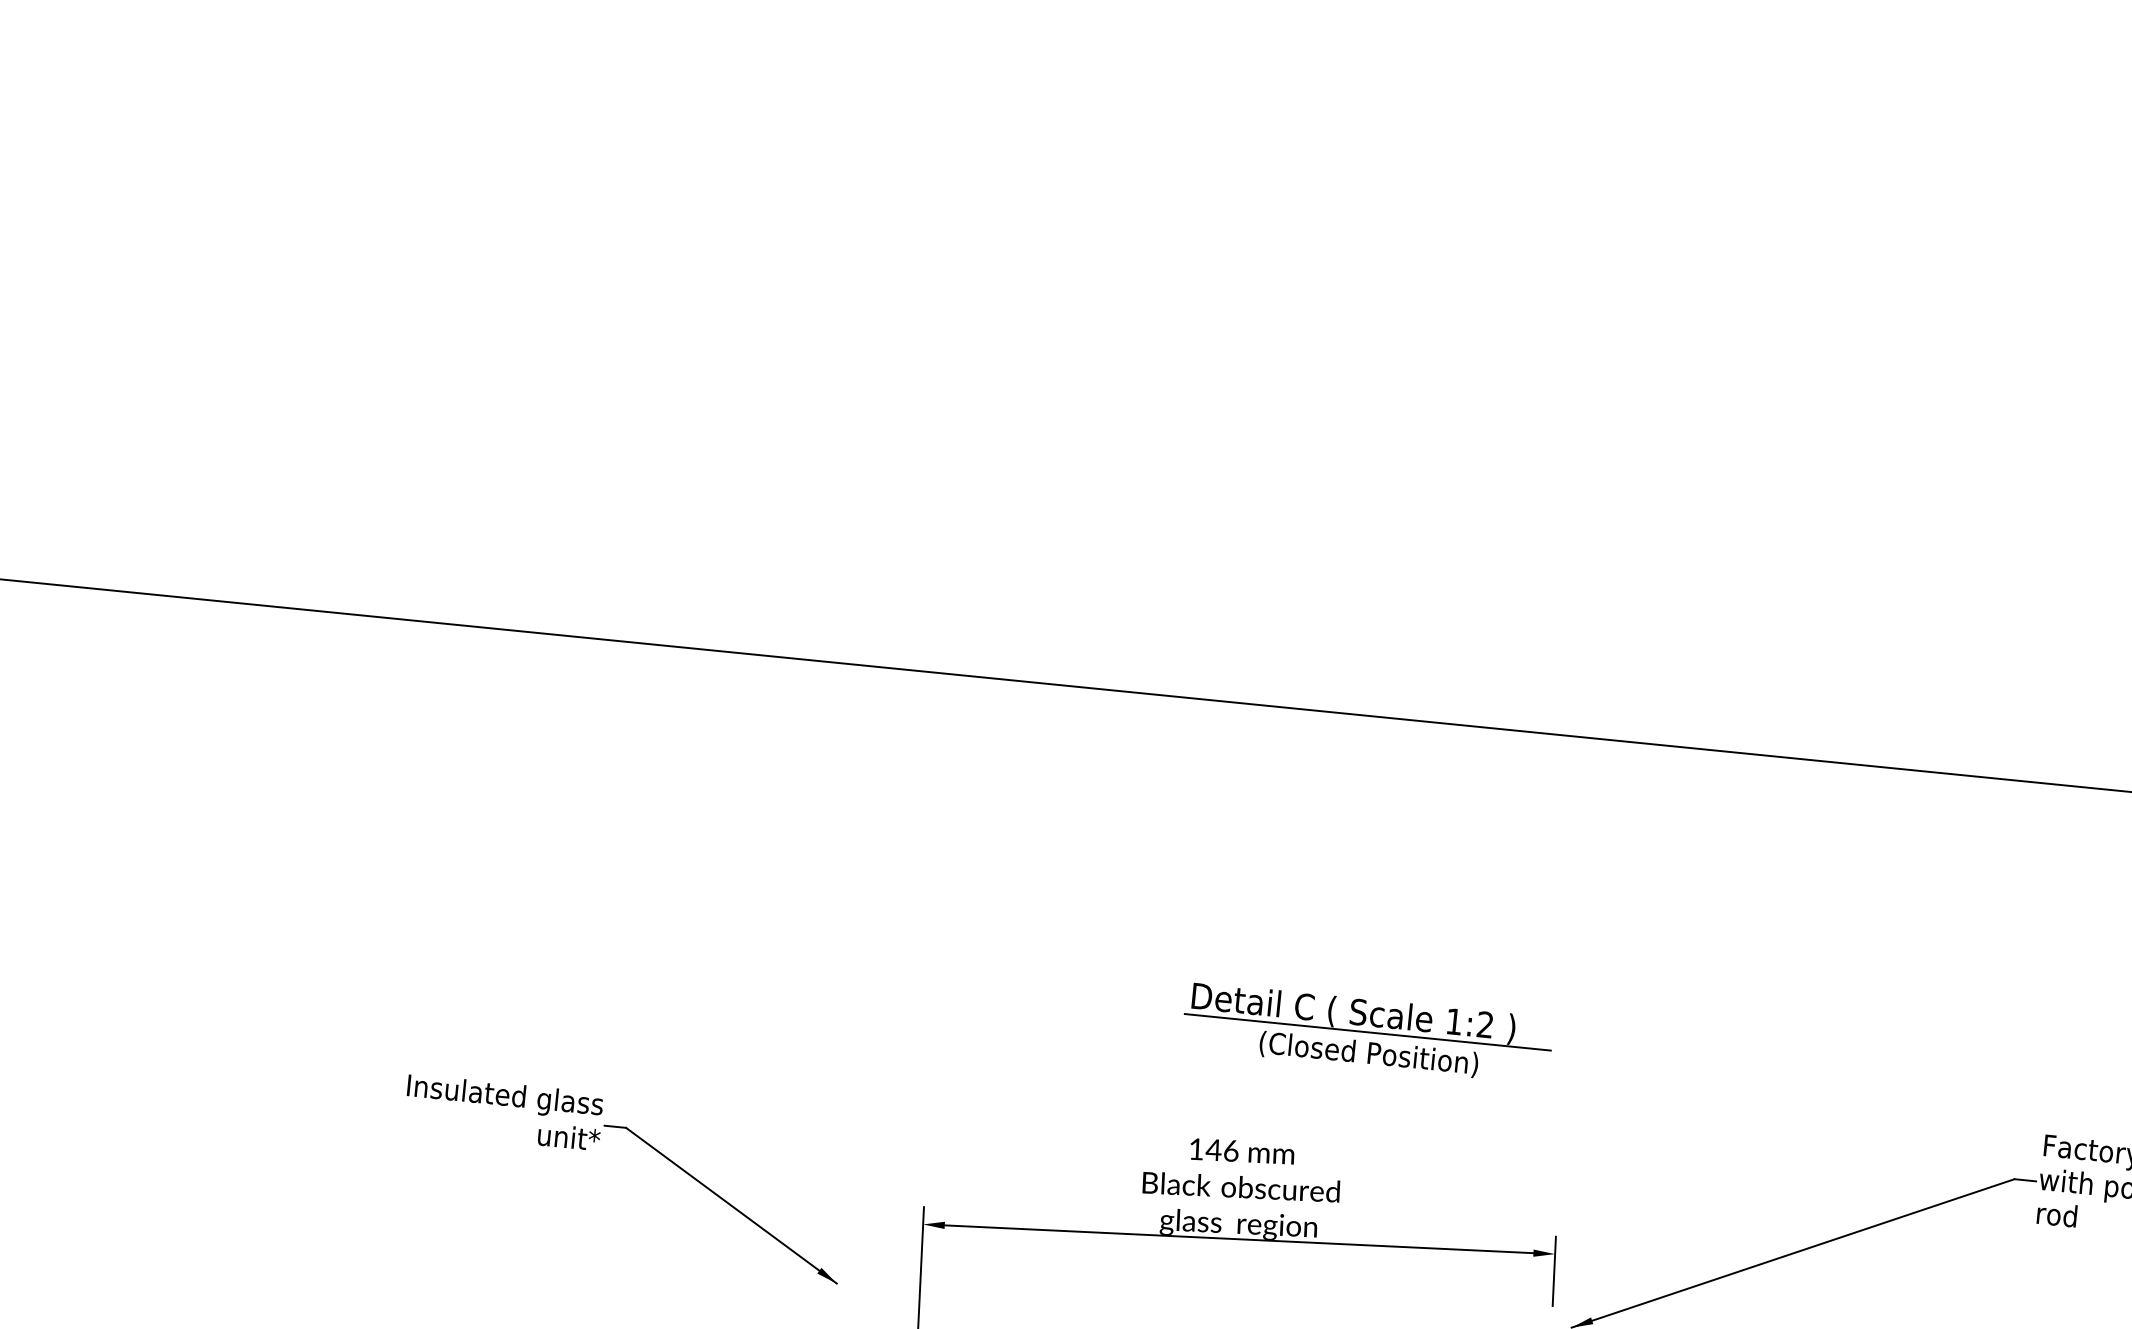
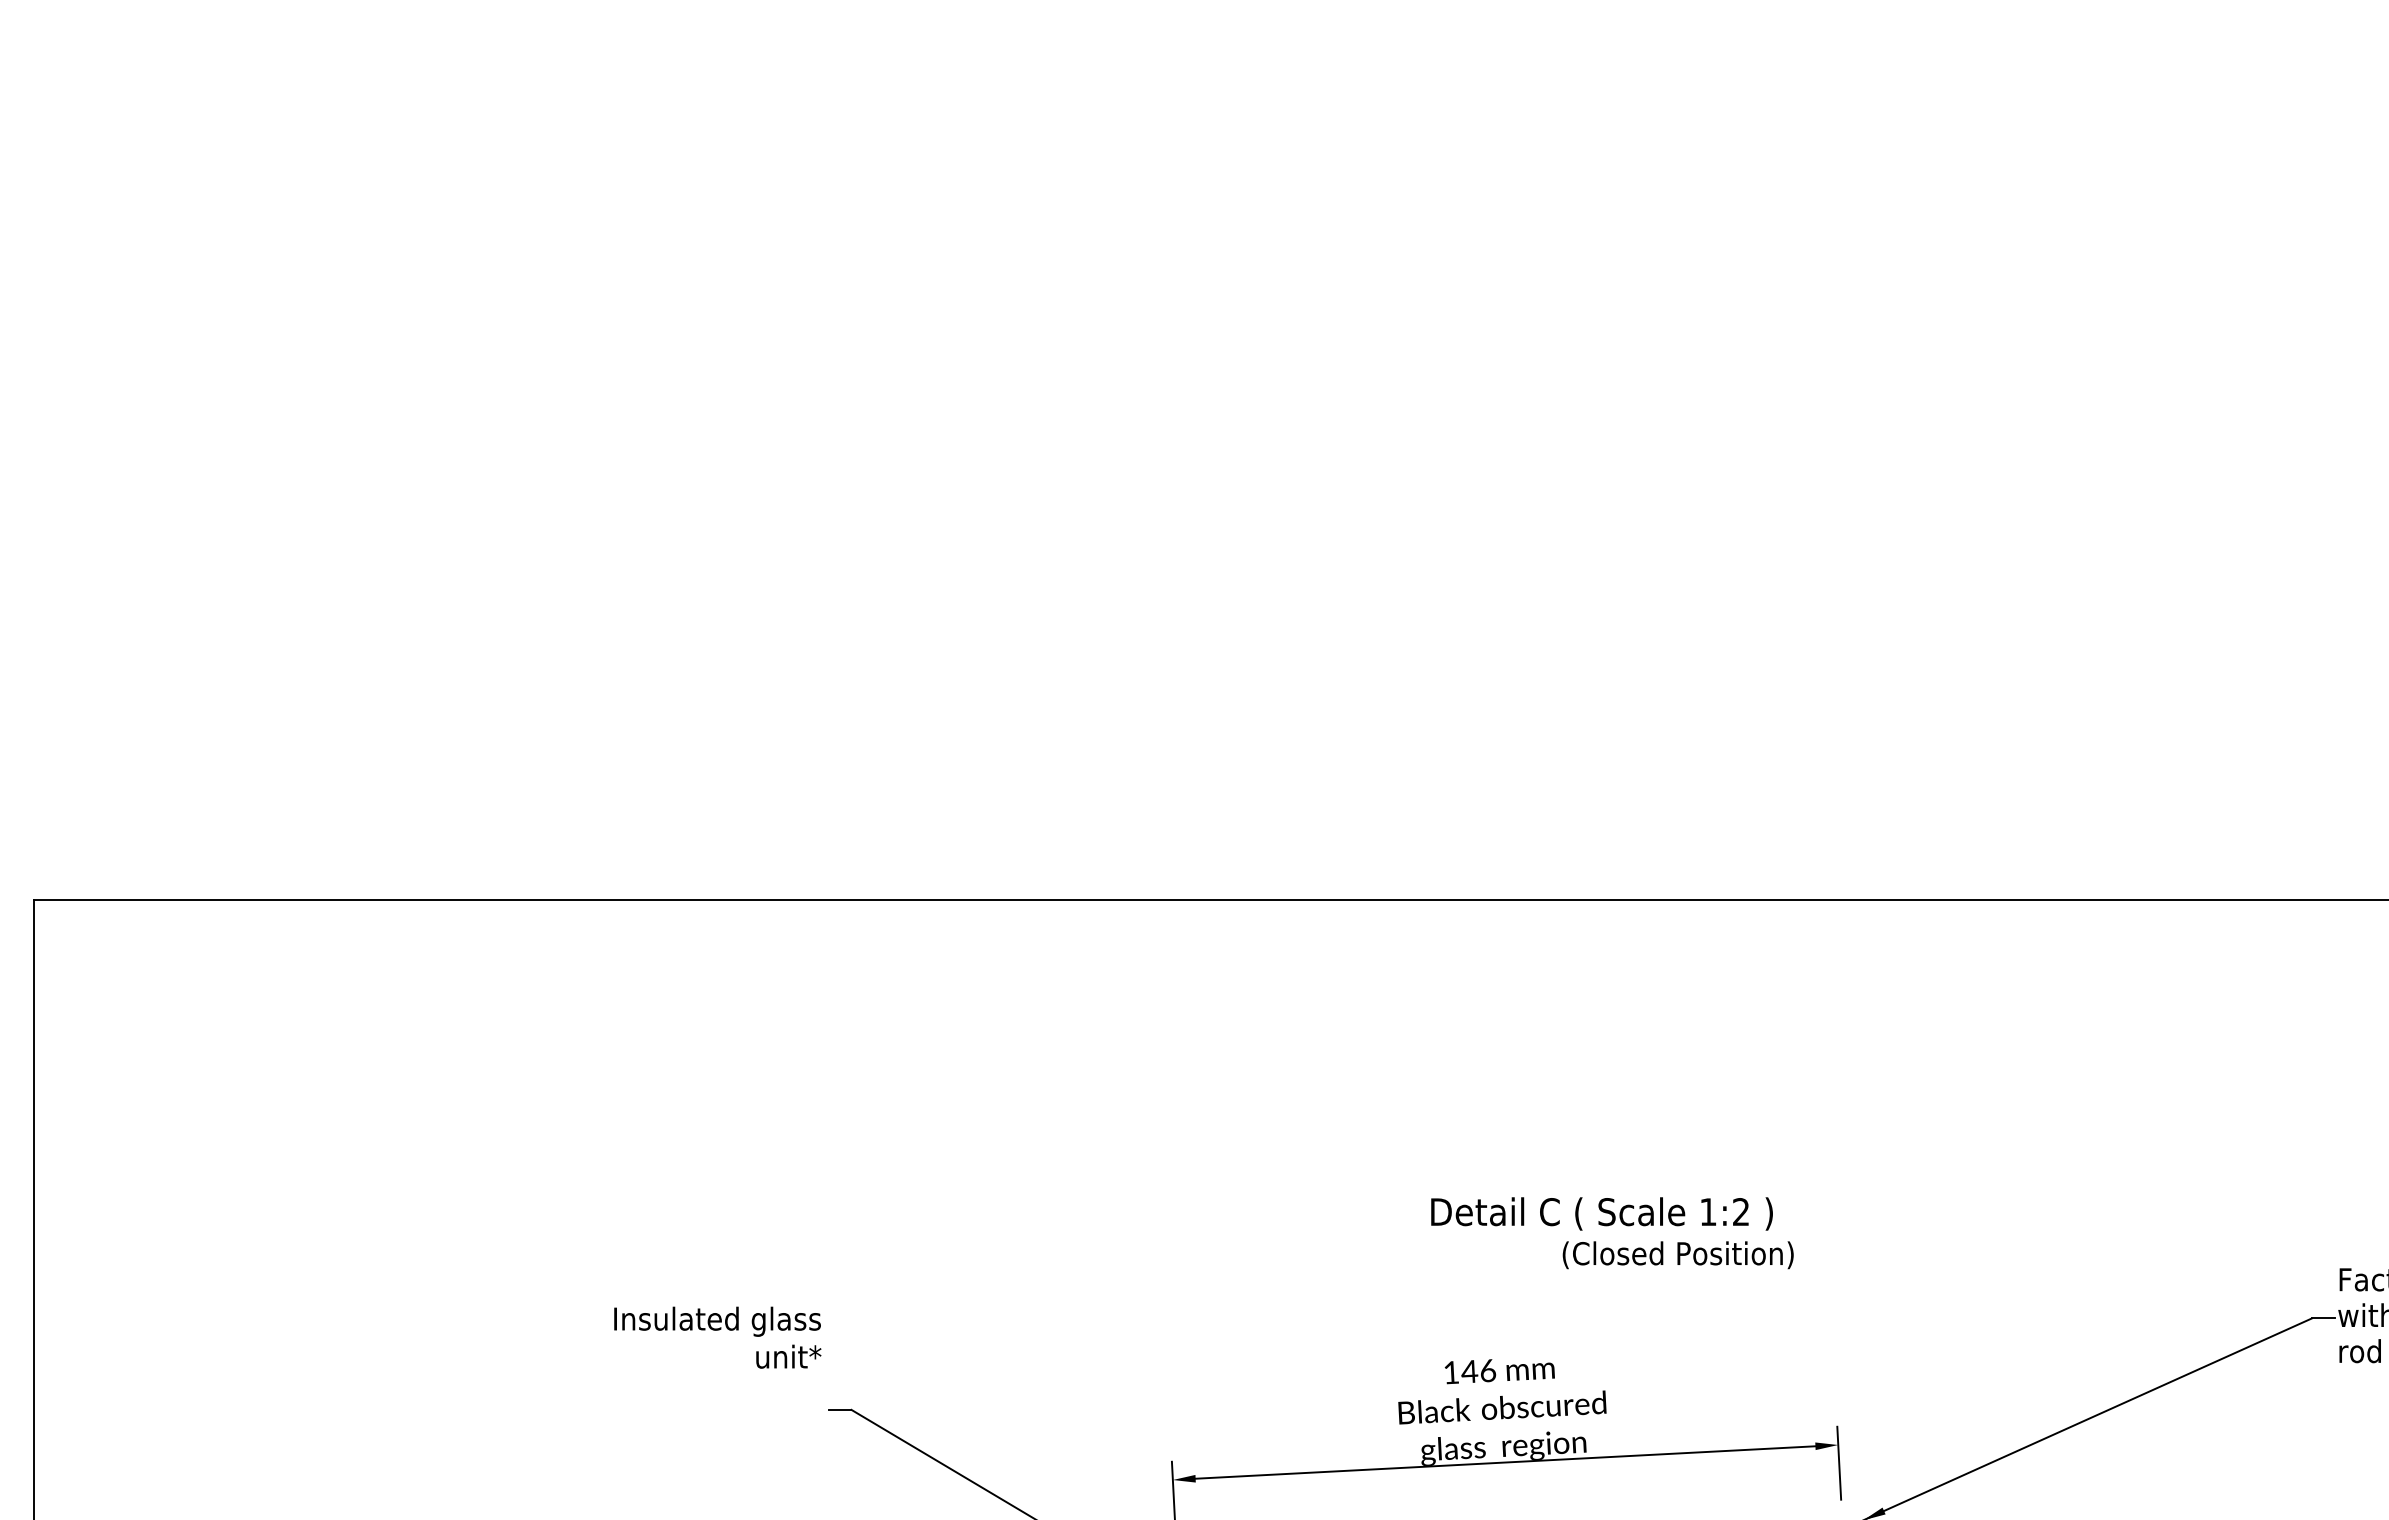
line: (1367, 1032) -> (1618, 1232), removed
text: (1368, 1054) -> (1677, 1255), moved
text: (503, 1112) -> (717, 1337), moved

